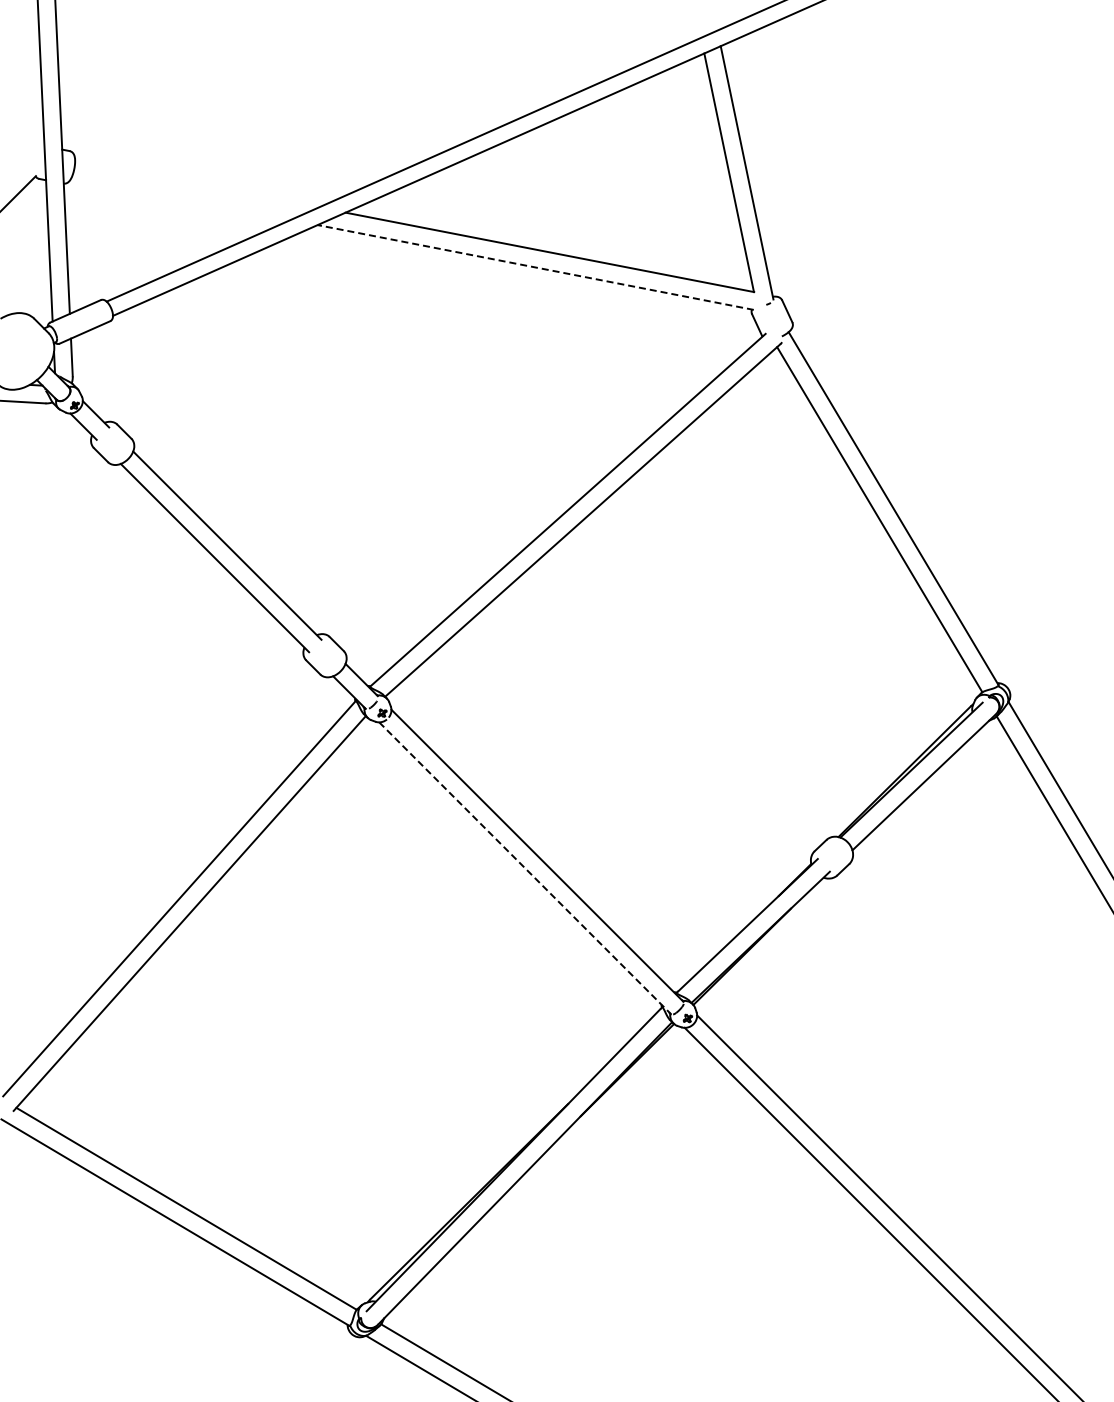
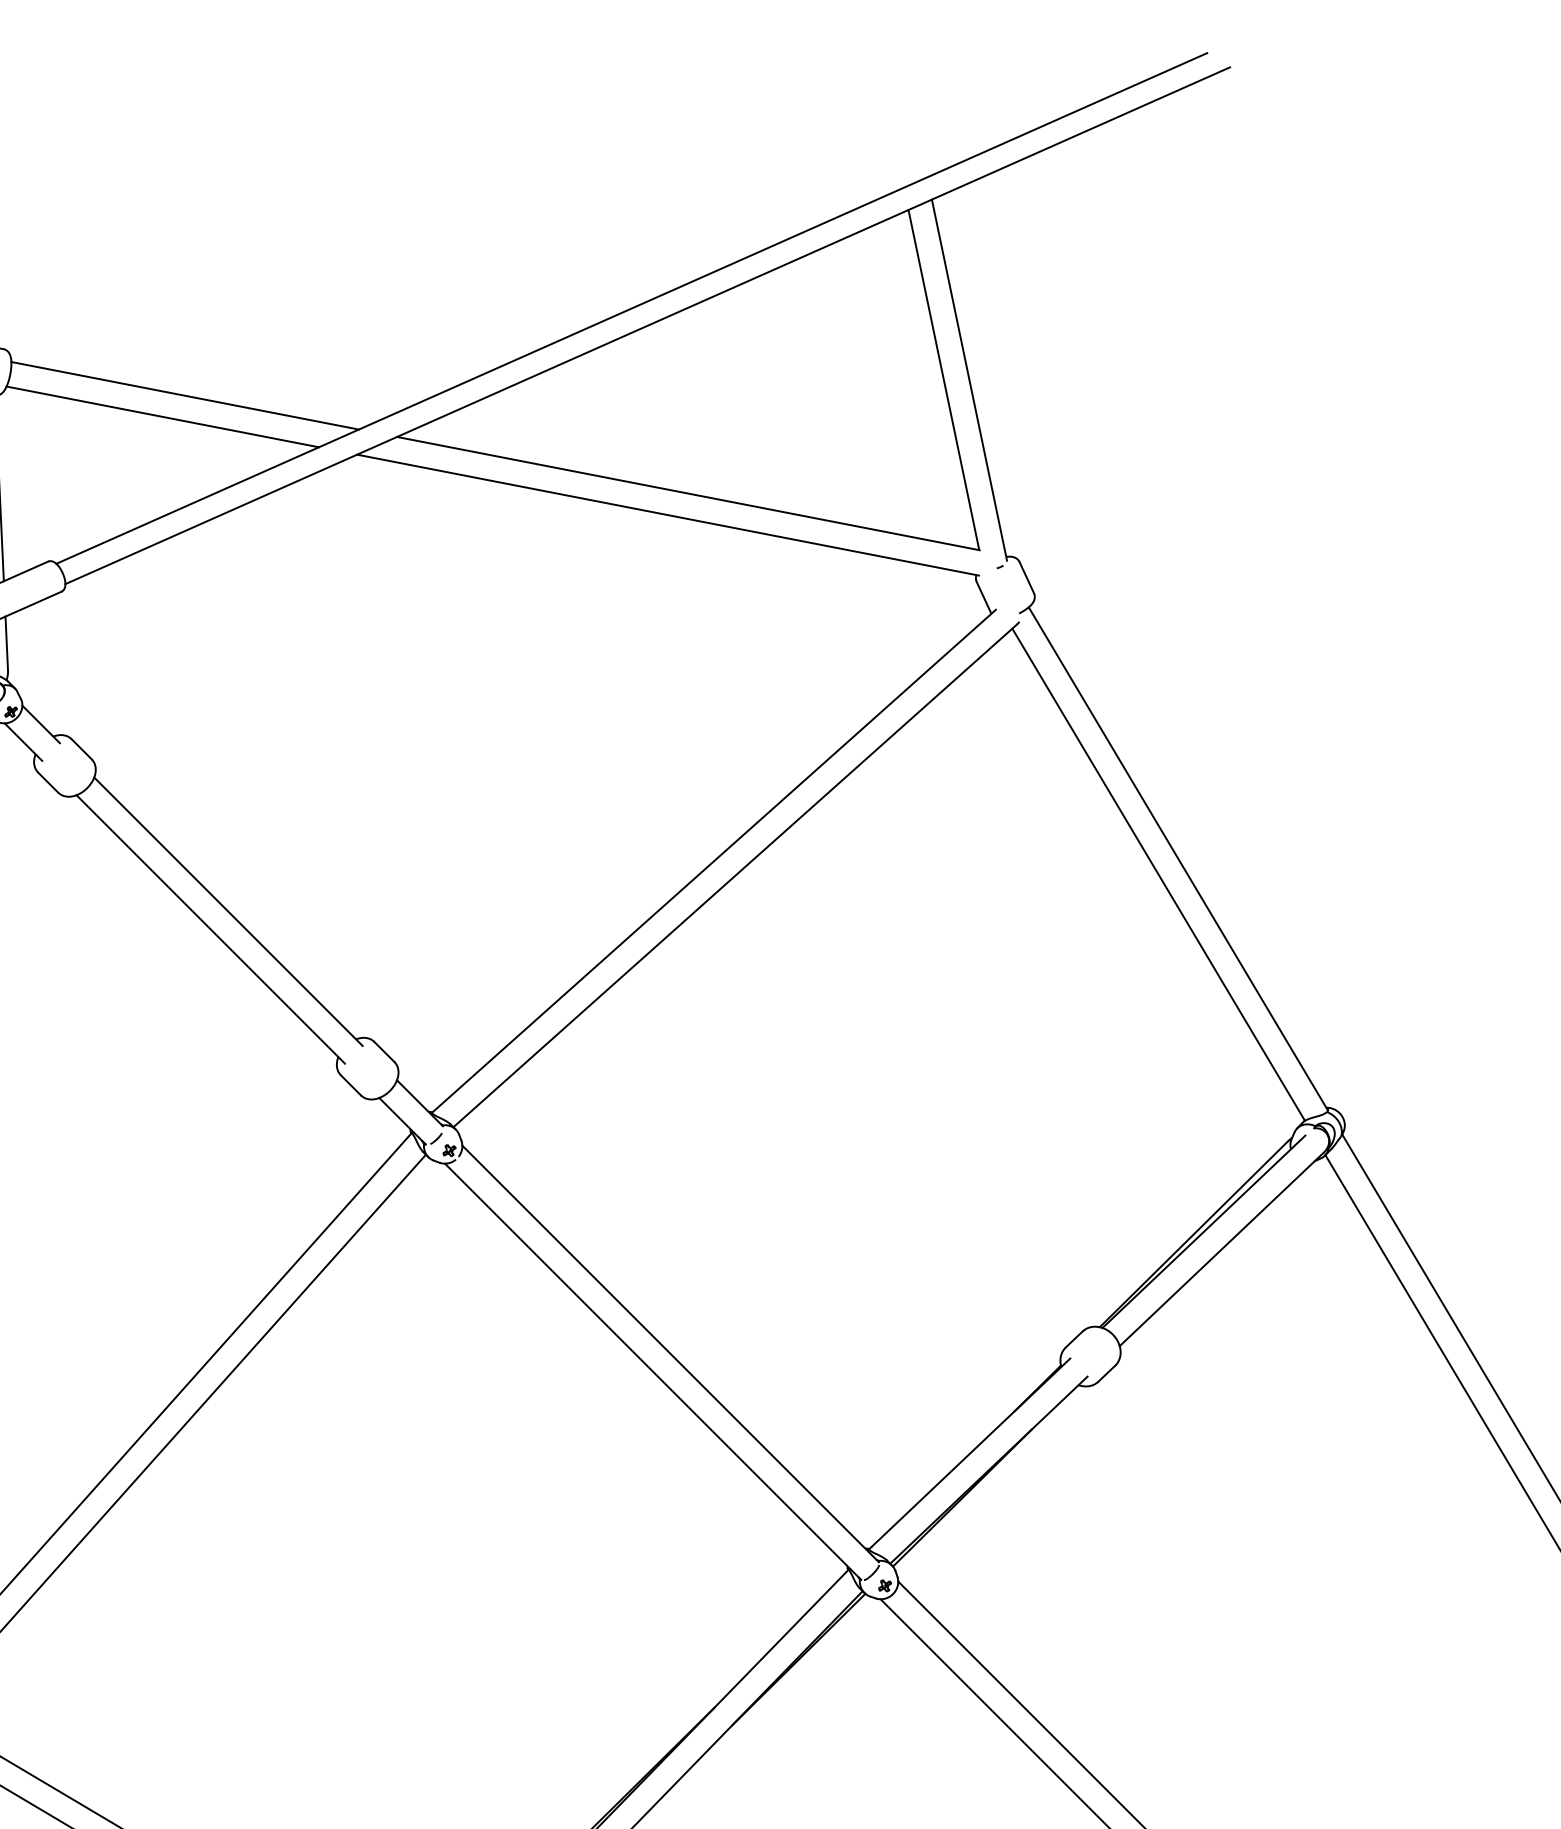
line: (196, 183) -> (184, 395), added
line: (180, 198) -> (161, 416), added
line: (535, 267) -> (667, 515), dashed -> solid
line: (525, 868) -> (653, 1372), dashed -> solid

